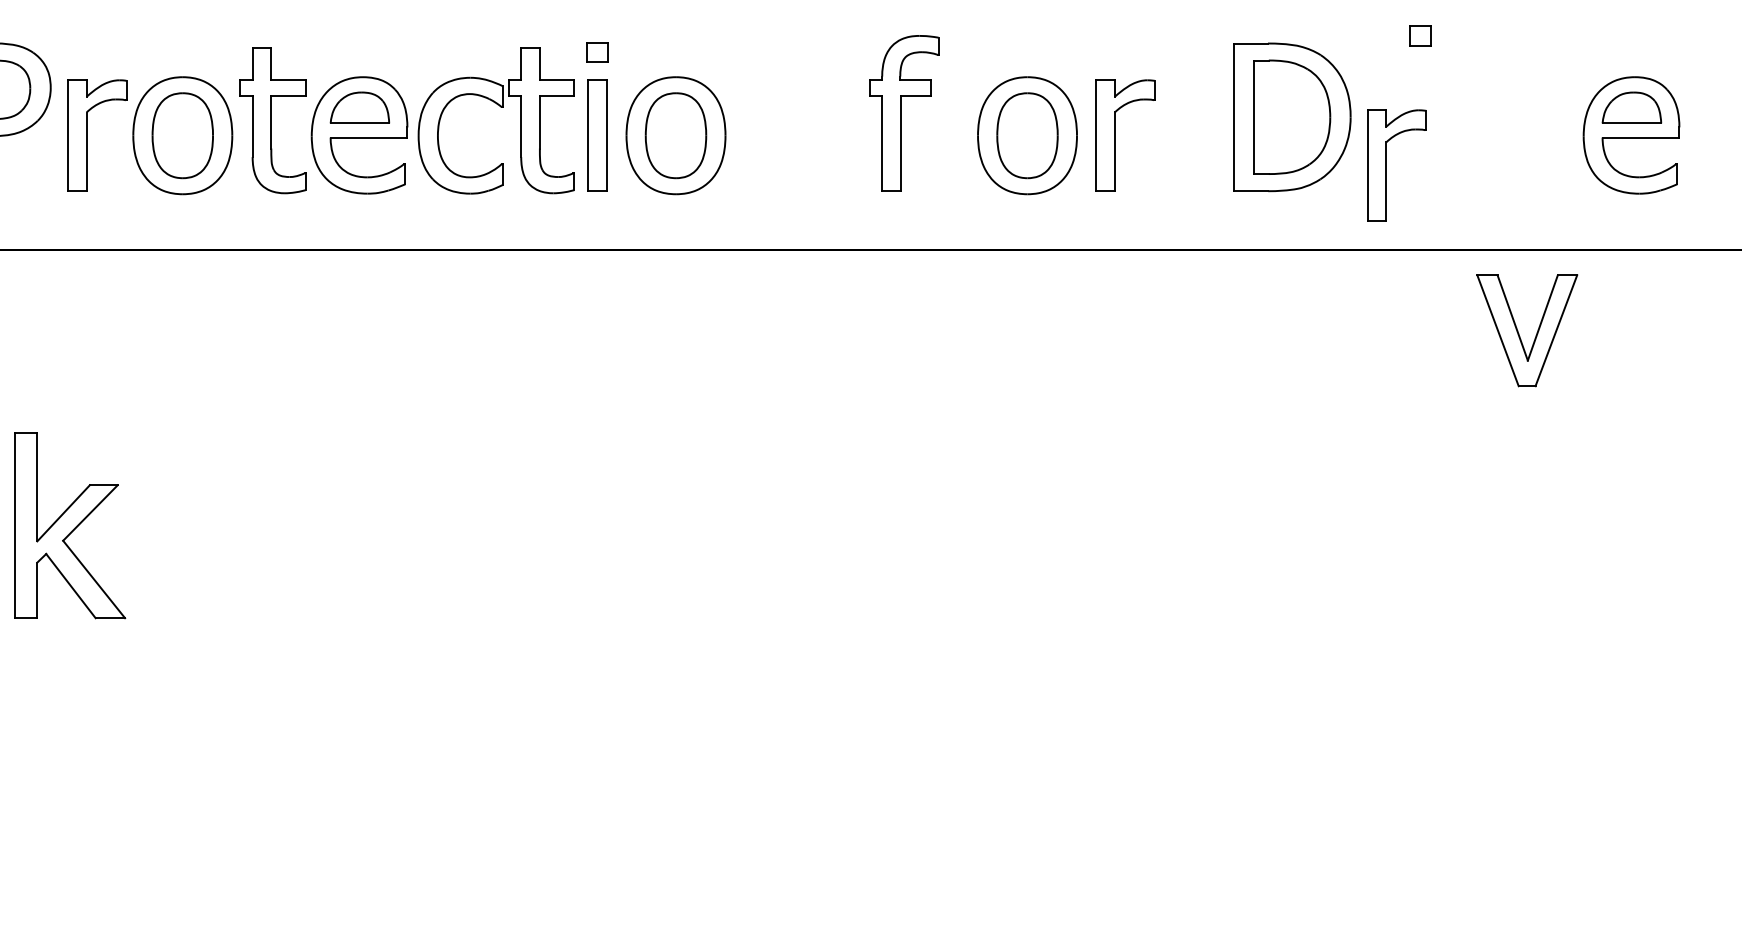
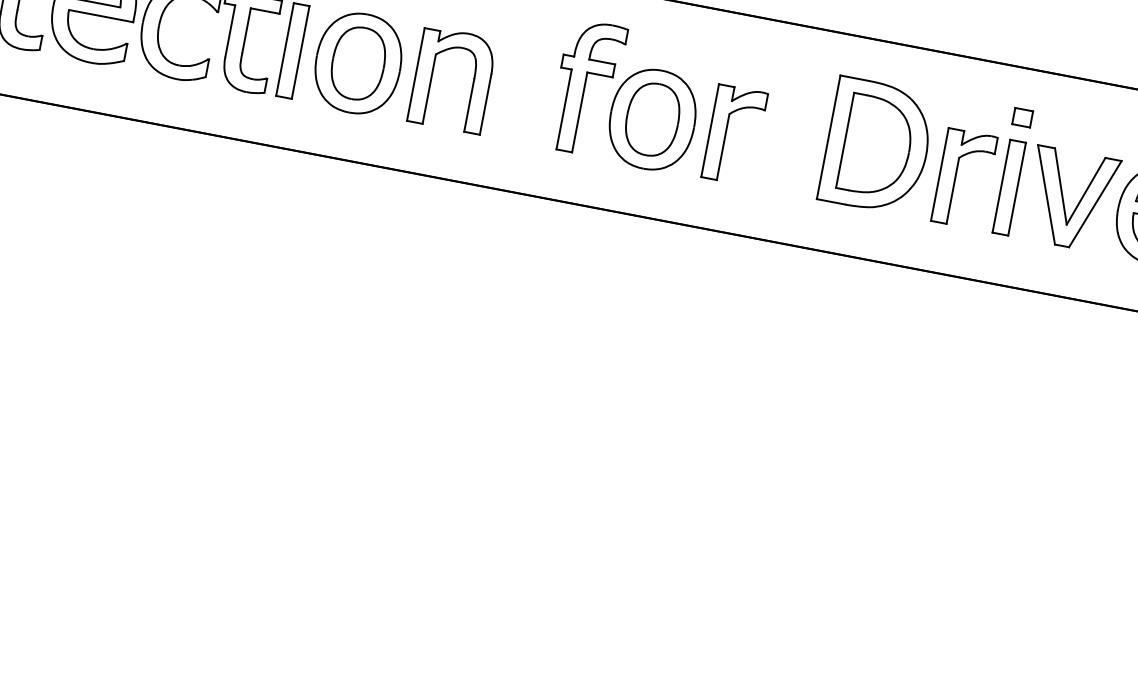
part: (1420, 35) -> (1022, 117), moved
part: (904, 113) -> (587, 87), moved
part: (812, 133) -> (473, 83), added
part: (1453, 135) -> (1009, 187), added
part: (1386, 165) -> (955, 177), moved
part: (1519, 333) -> (1064, 200), moved

